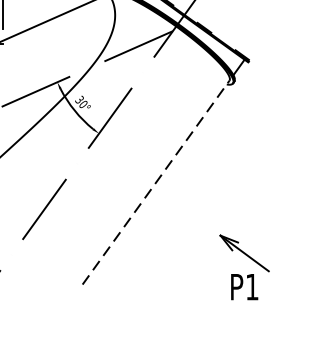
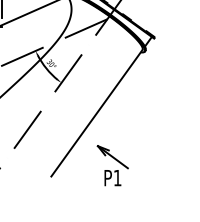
line: (155, 183) -> (96, 113), dashed -> solid
part: (243, 266) -> (112, 165), moved

